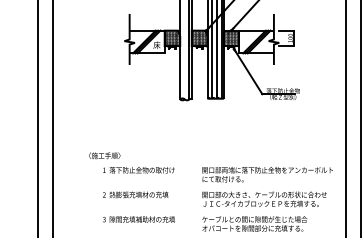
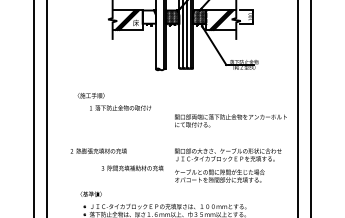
hatch: (171, 37) -> (148, 16), removed
text: (130, 162) -> (113, 101), moved
text: (267, 174) -> (230, 120), moved
text: (135, 194) -> (98, 150), moved
text: (138, 219) -> (132, 168), moved

